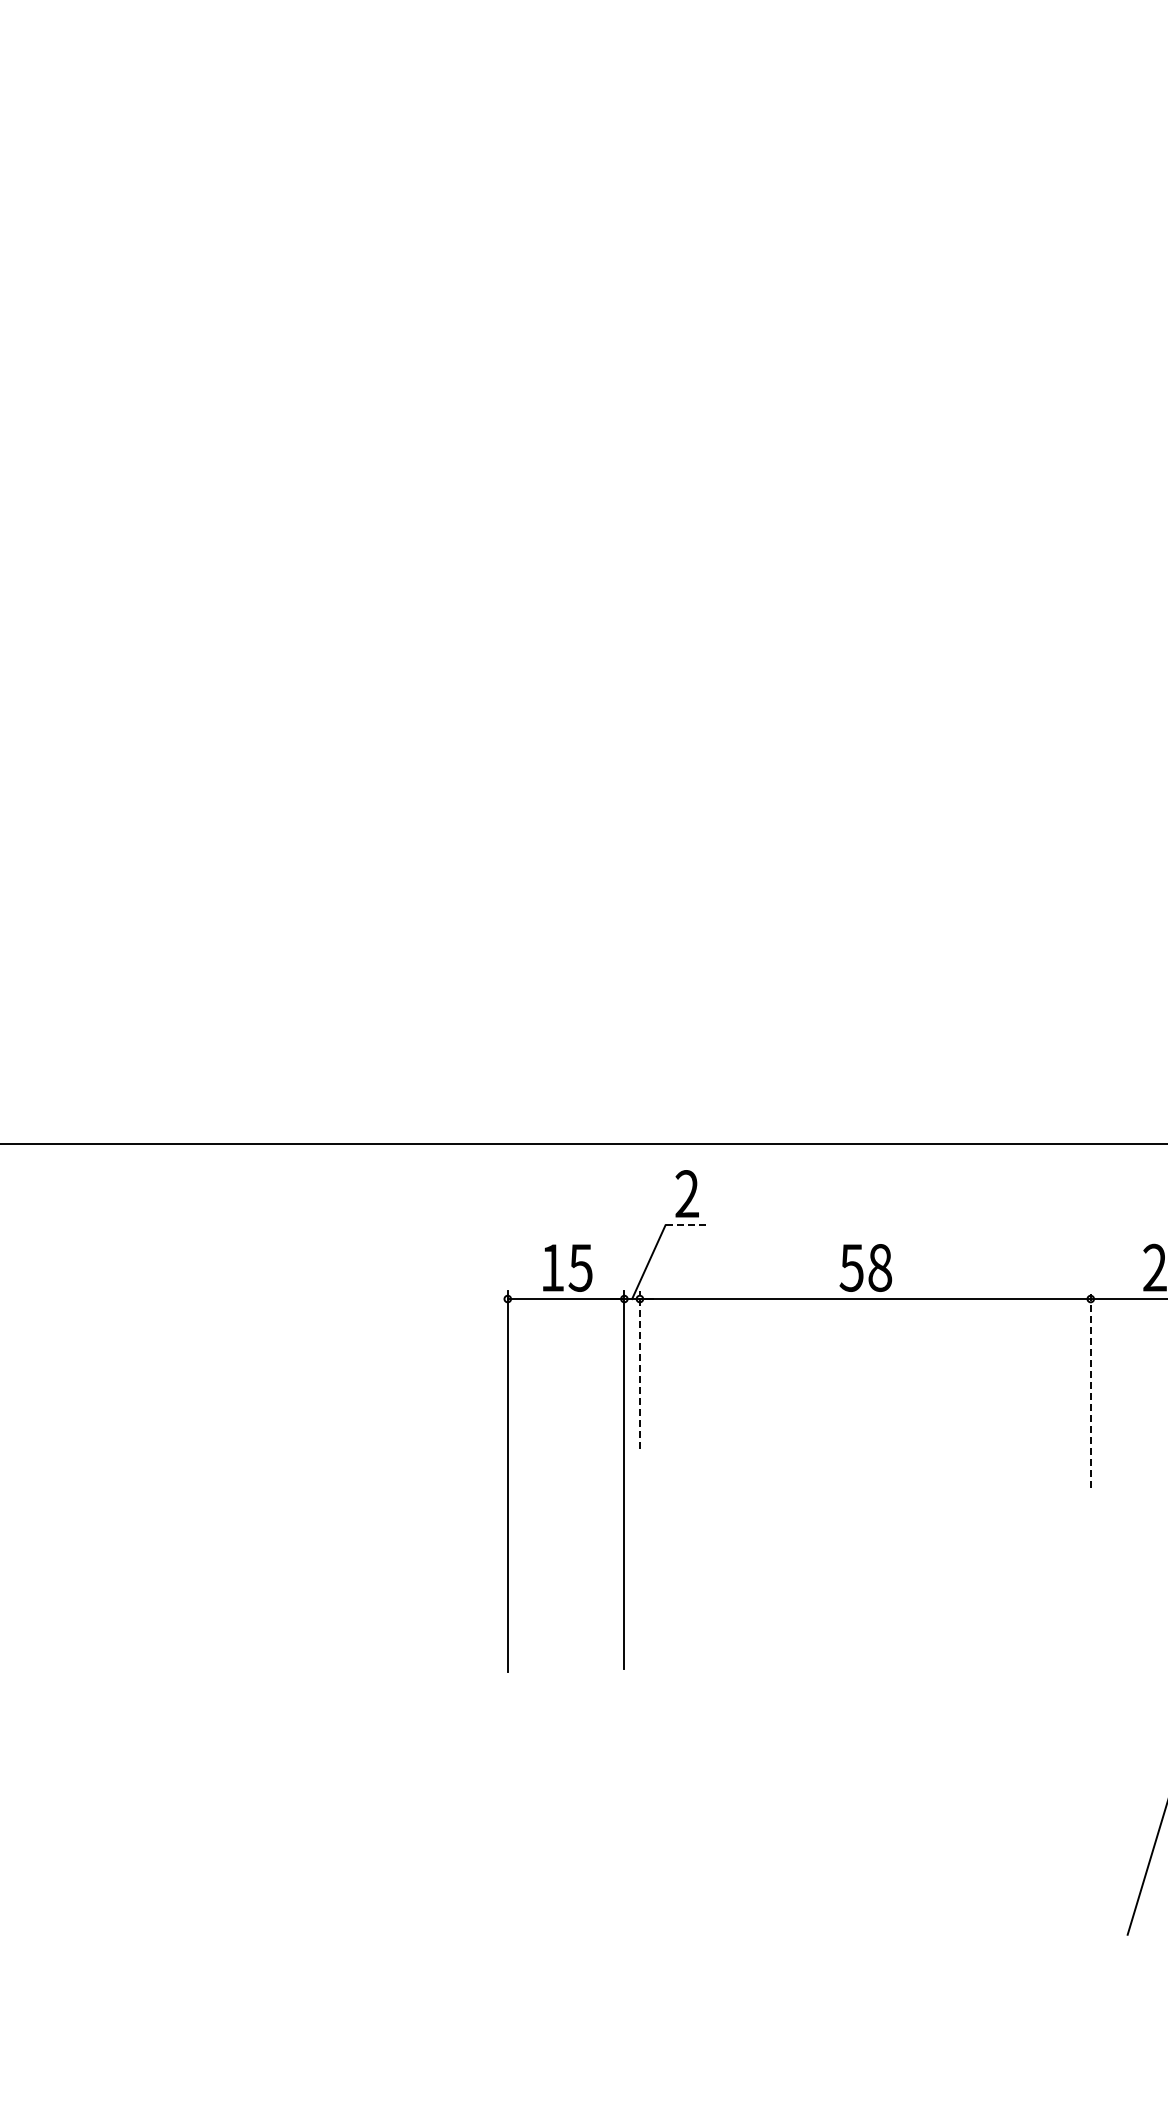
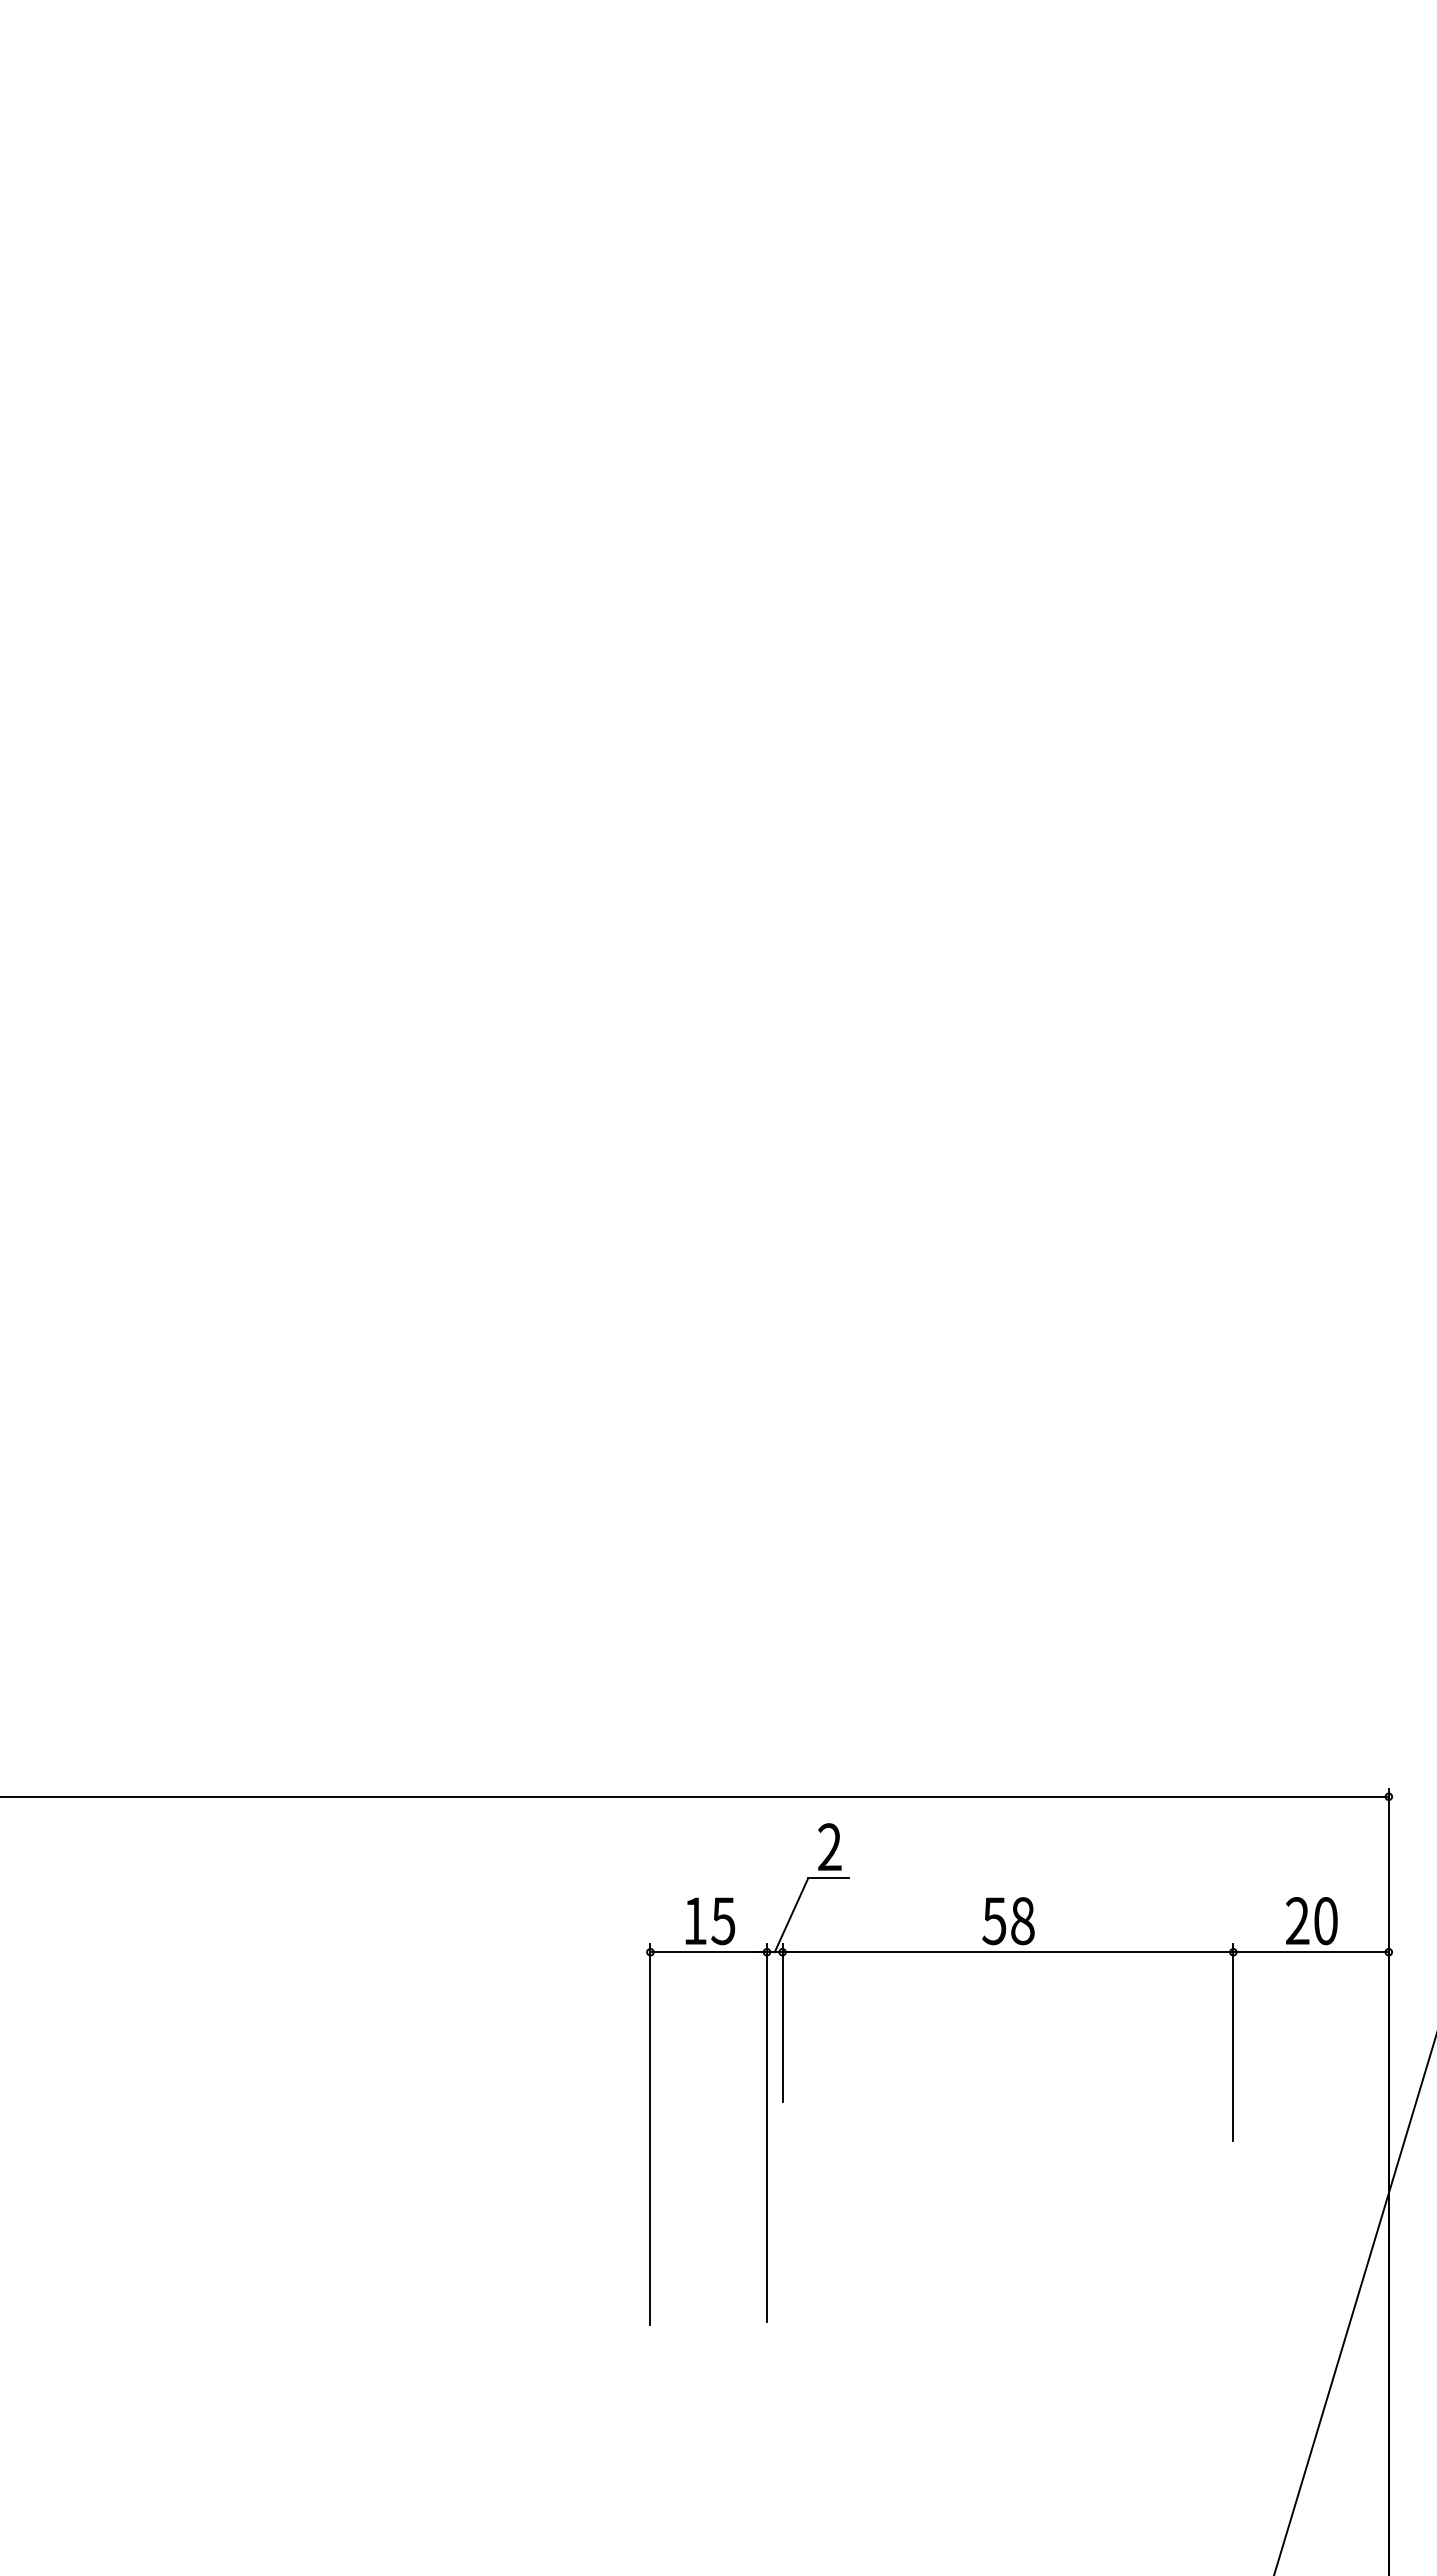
line: (685, 1225) -> (828, 1878), dashed -> solid
line: (639, 1370) -> (782, 2023), dashed -> solid
line: (1090, 1389) -> (1233, 2042), dashed -> solid

